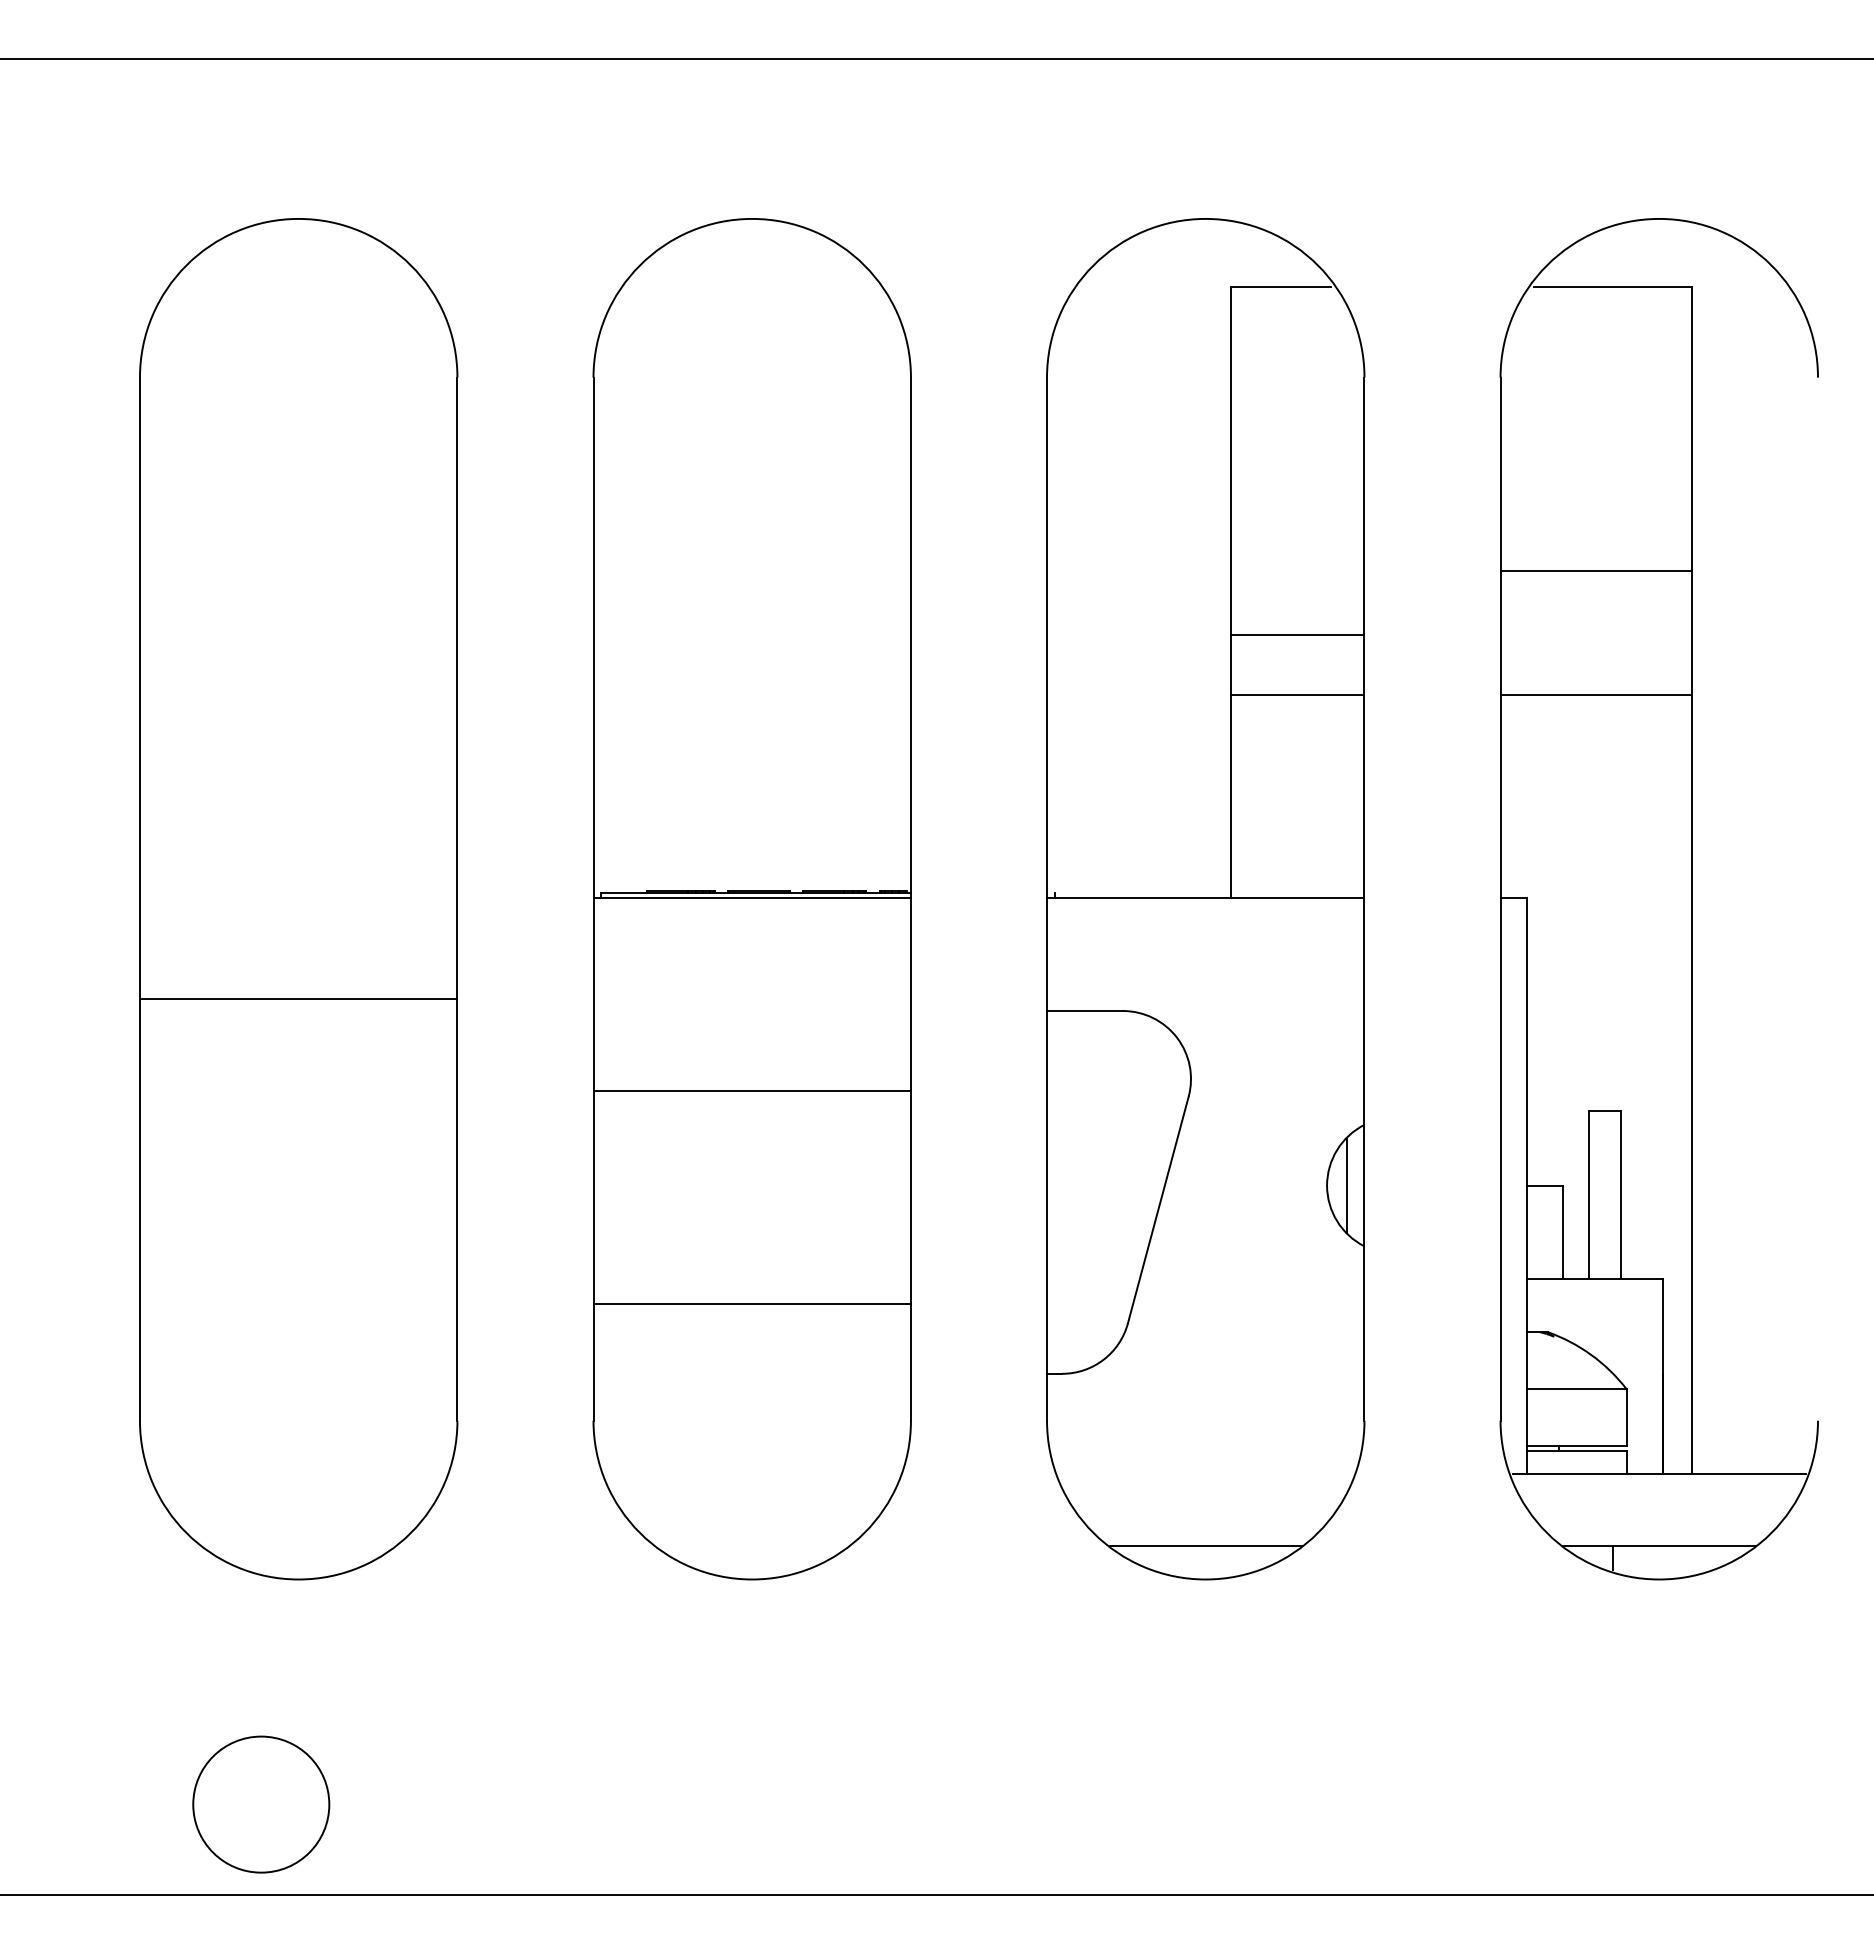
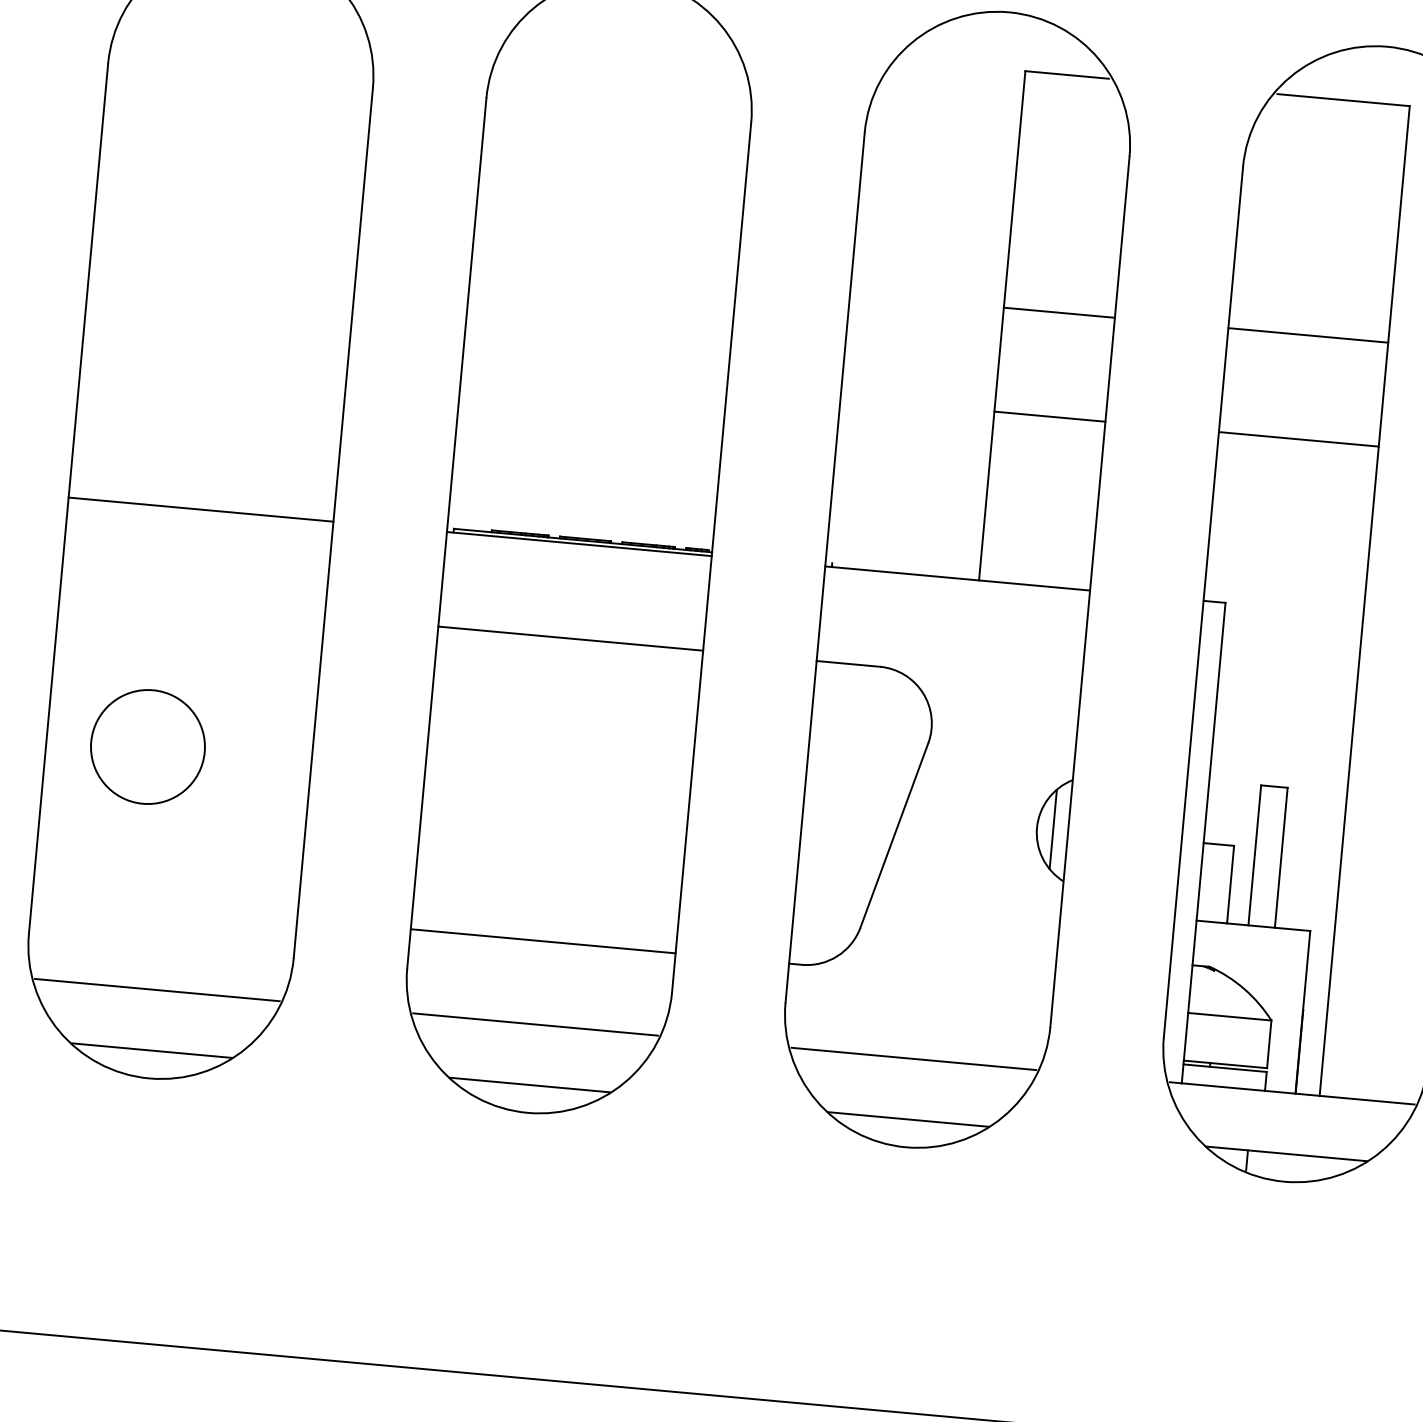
line: (1297, 634) -> (1059, 312), moved
line: (298, 998) -> (200, 509), moved
line: (751, 1091) -> (570, 638), moved
line: (752, 1303) -> (543, 941), moved
line: (298, 1473) -> (157, 989), added
line: (751, 1473) -> (535, 1024), added
line: (1205, 1473) -> (913, 1058), added
line: (298, 1546) -> (151, 1050), added
line: (751, 1546) -> (529, 1085), added
circle: (261, 1804) -> (148, 746), moved

